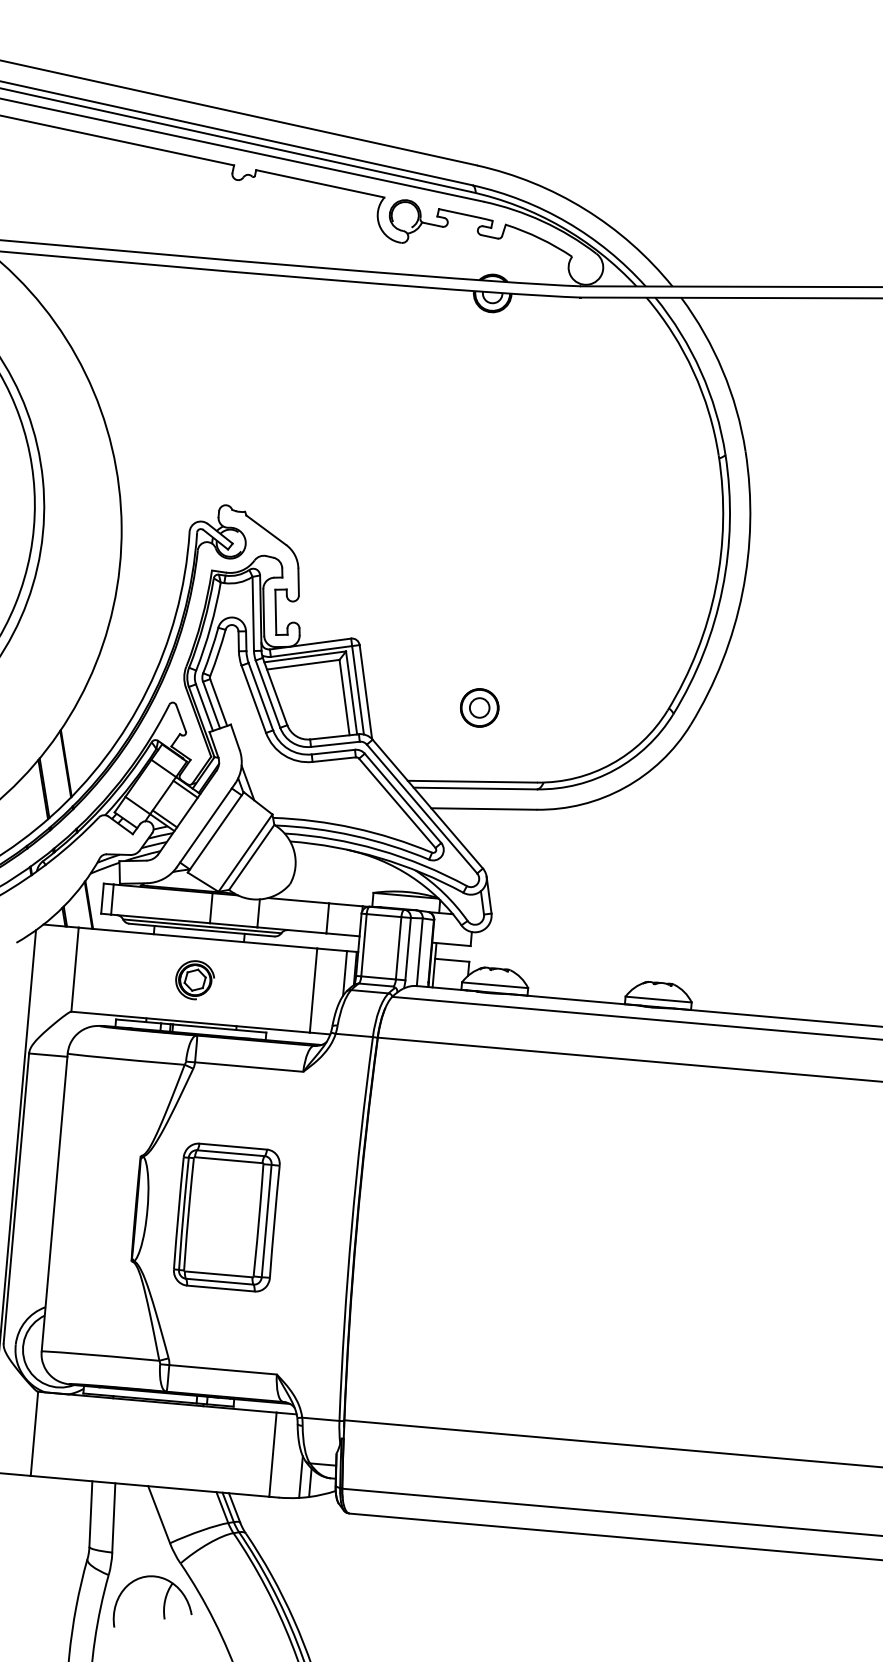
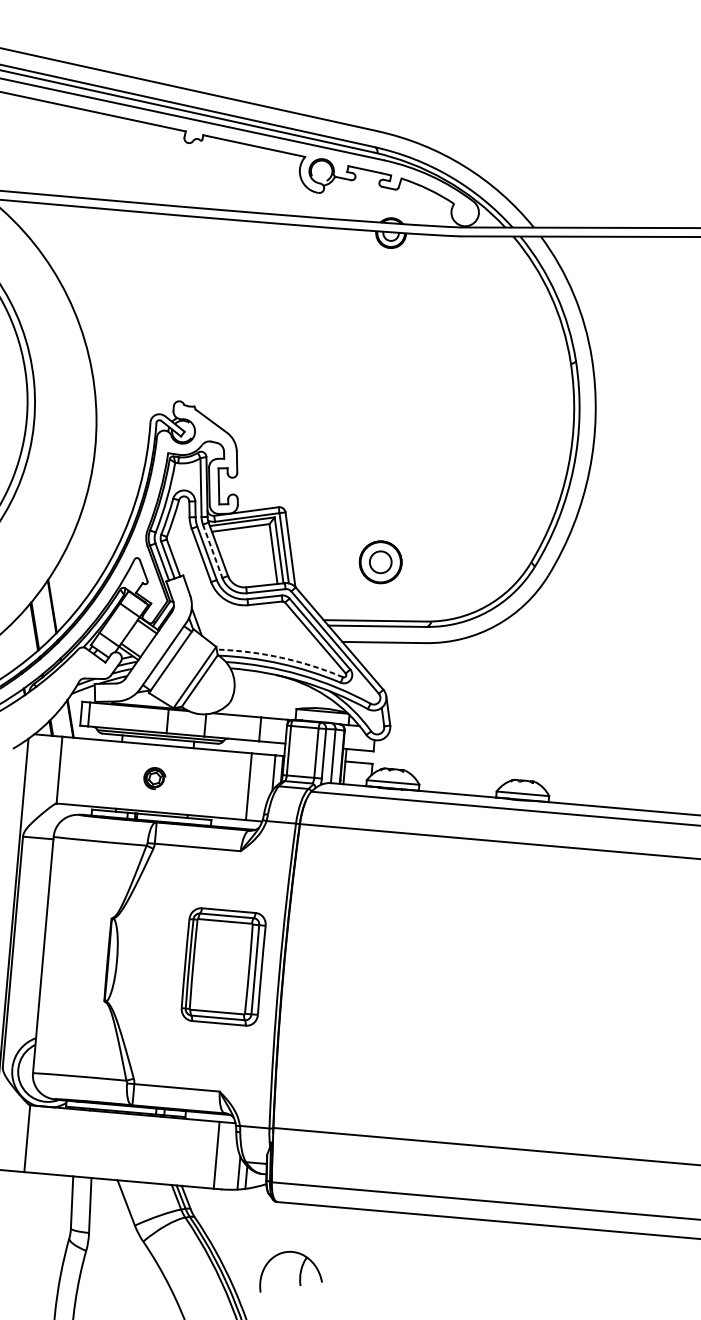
line: (267, 694) -> (212, 551), solid -> dashed
part: (479, 707) -> (380, 561), size x1.4
arc: (354, 828) -> (281, 658), solid -> dashed
part: (194, 980) -> (154, 778), size x0.7
part: (226, 1217) -> (223, 966), moved
part: (163, 1602) -> (299, 1272), moved

